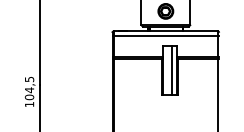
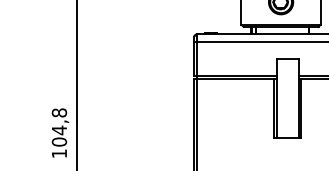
line: (171, 70) -> (290, 98), removed
text: (29, 79) -> (59, 112), 104,5 -> 104,8

